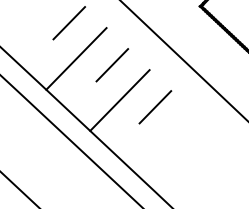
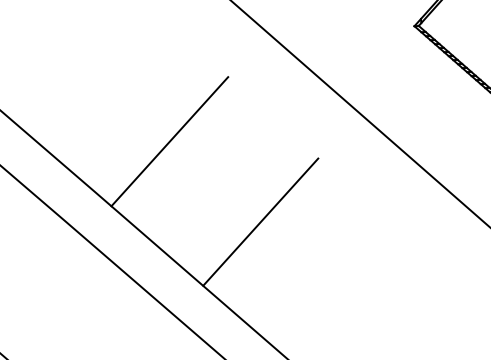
line: (69, 23) -> (153, 70), removed
line: (112, 65) -> (243, 152), removed
line: (155, 107) -> (333, 233), removed

